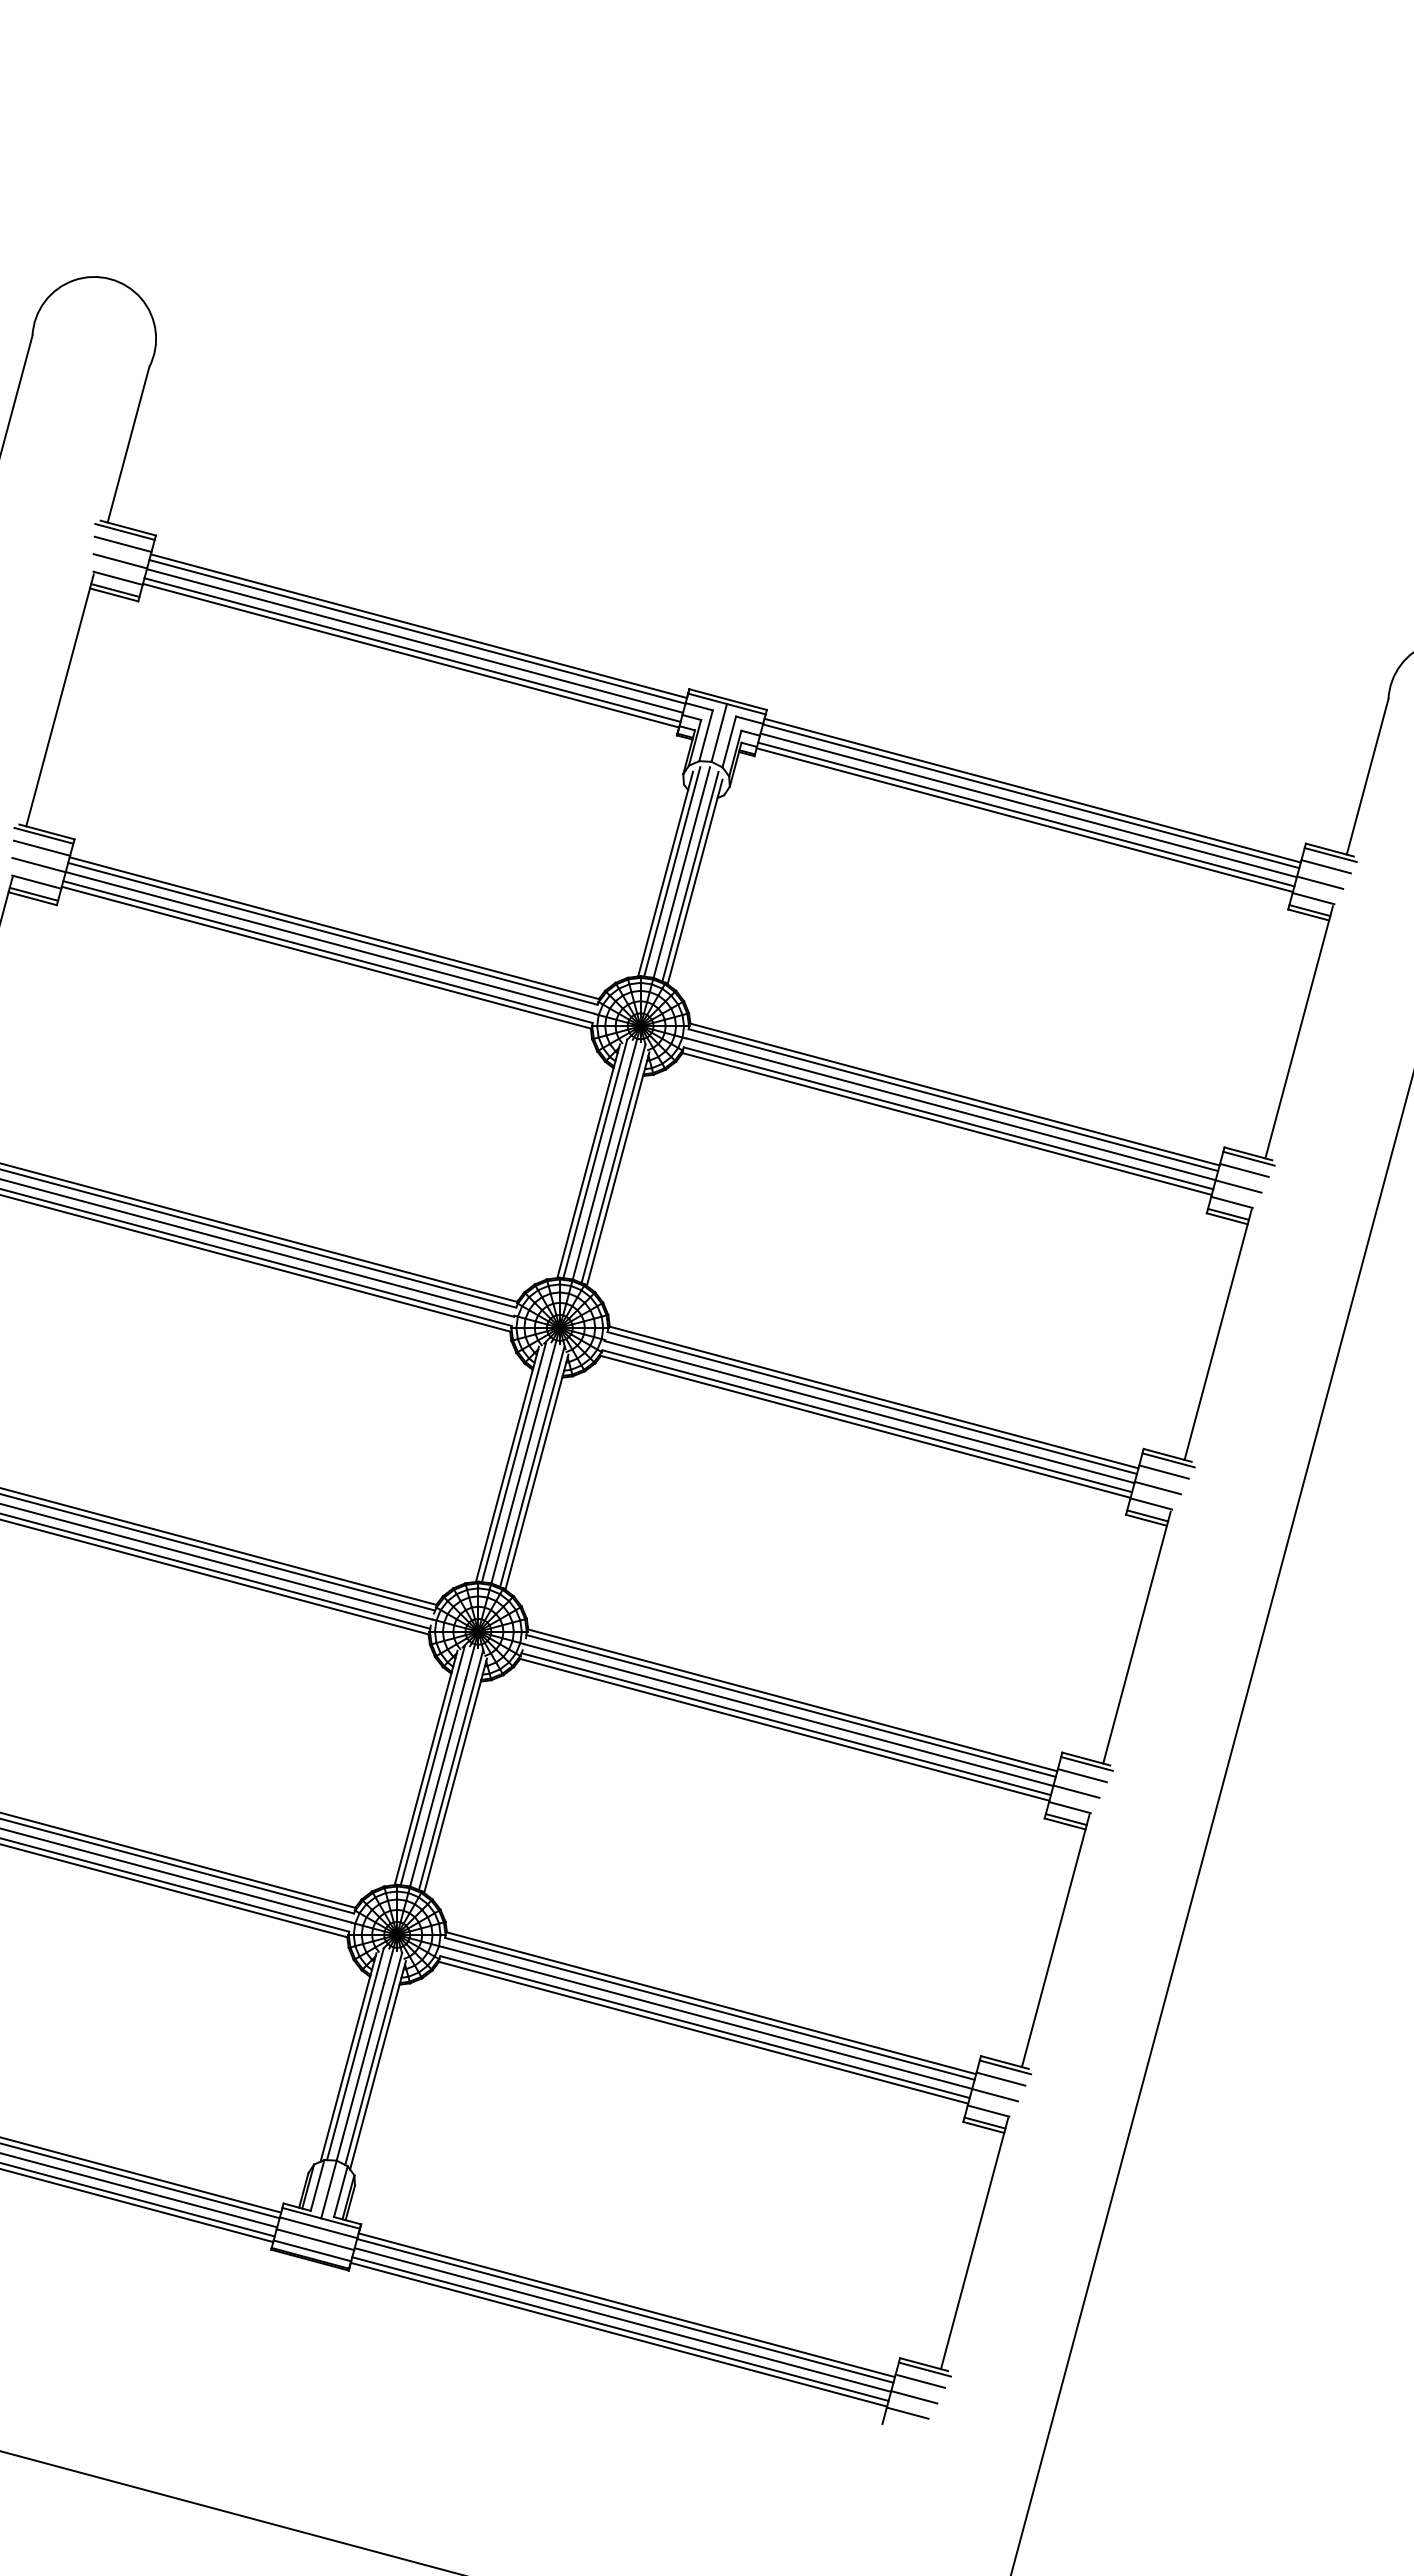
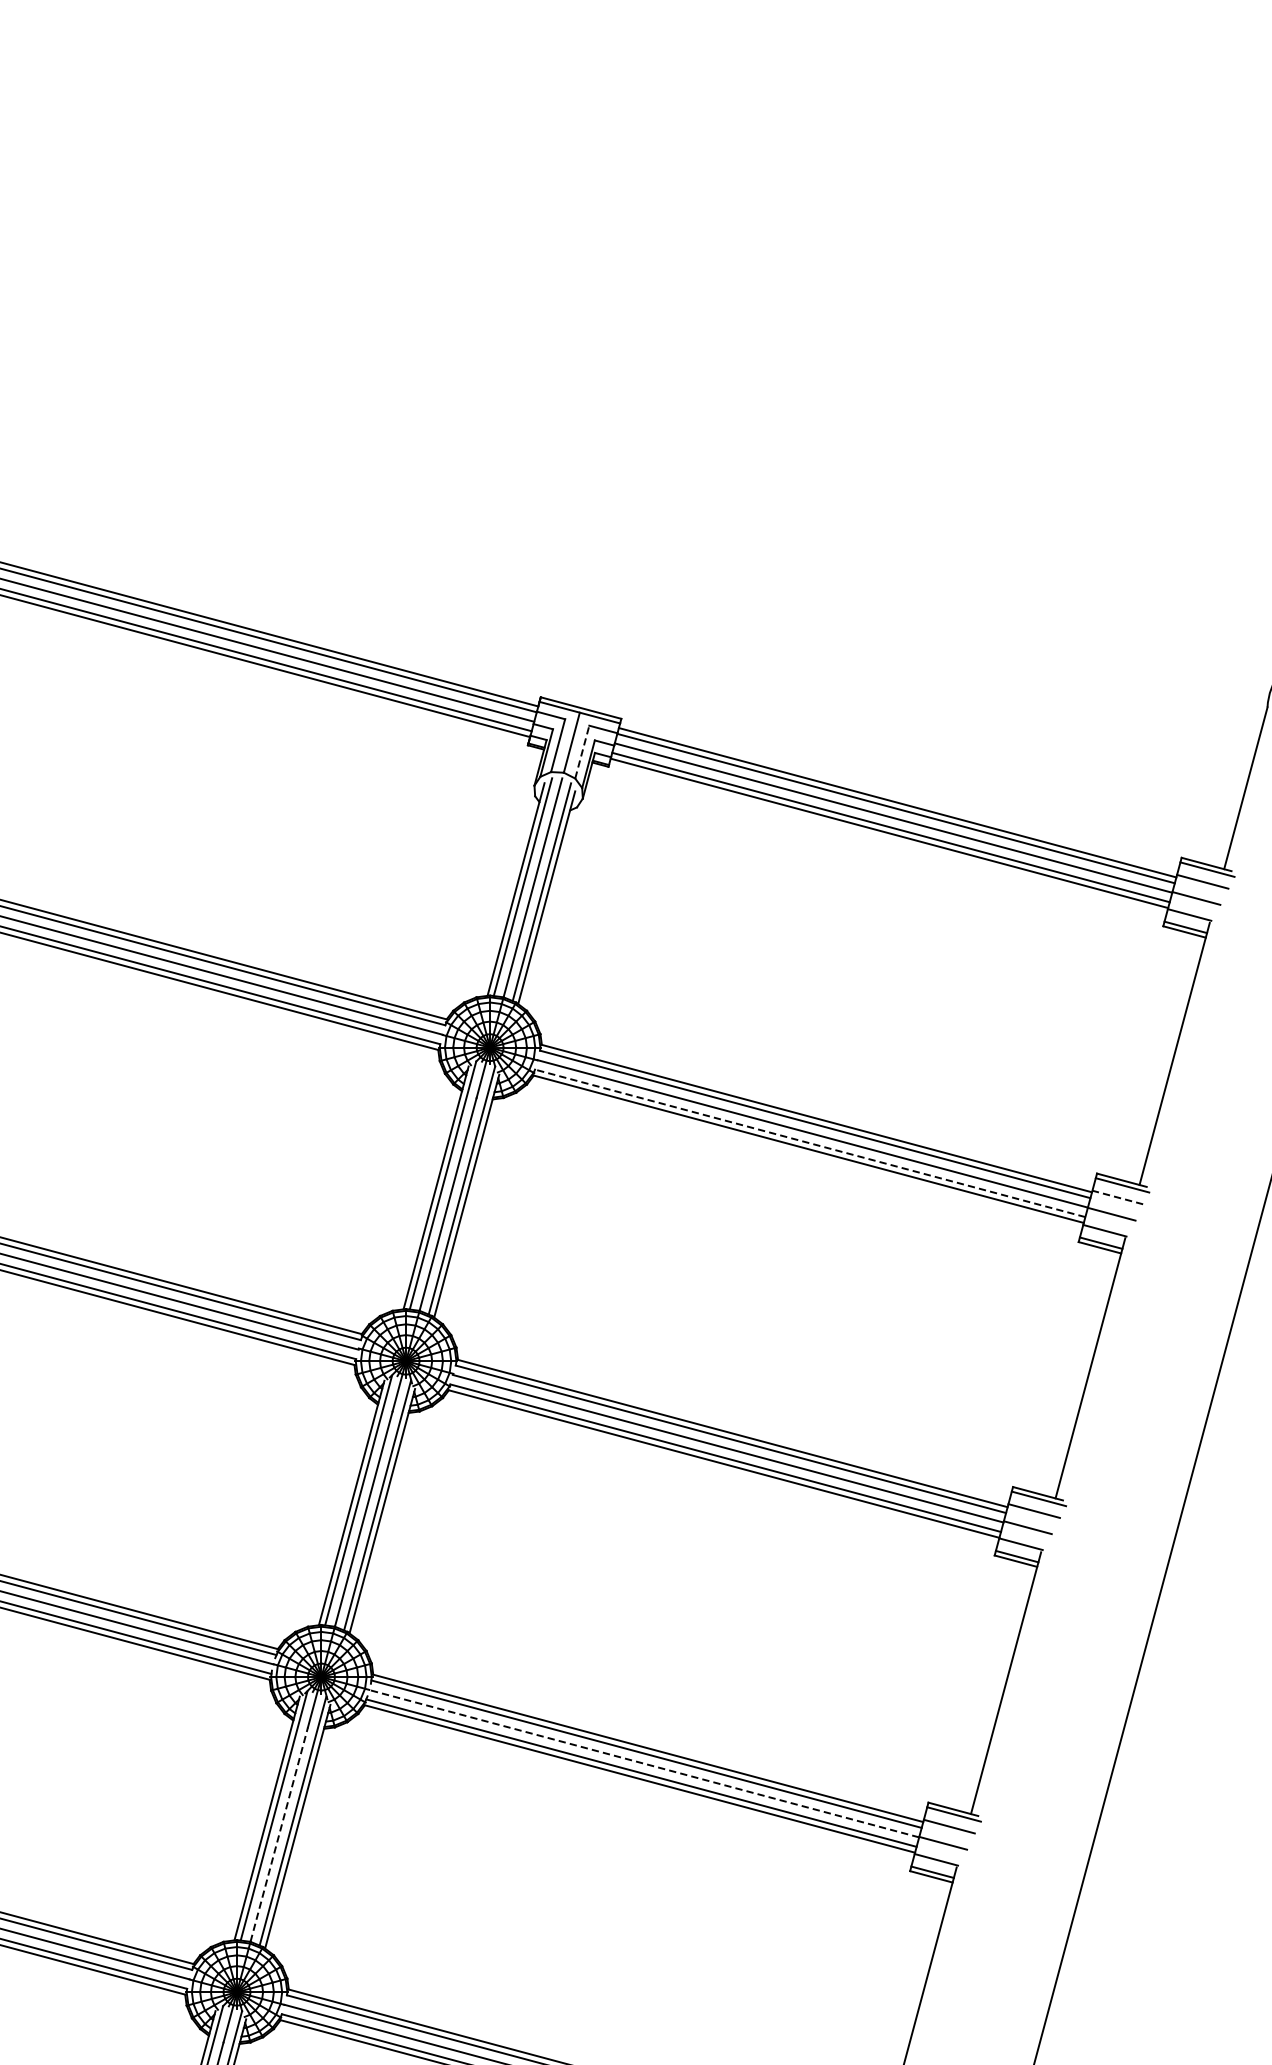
line: (729, 741) -> (582, 751), solid -> dashed
line: (948, 1118) -> (810, 1143), solid -> dashed
line: (1243, 1170) -> (1116, 1197), solid -> dashed
line: (788, 1715) -> (643, 1764), solid -> dashed
line: (437, 1783) -> (278, 1834), solid -> dashed

